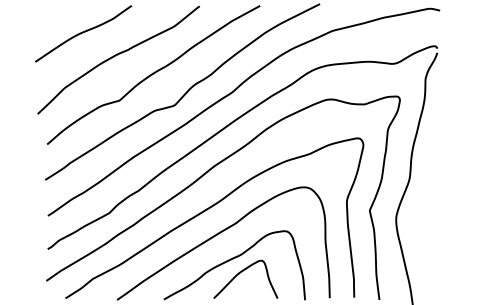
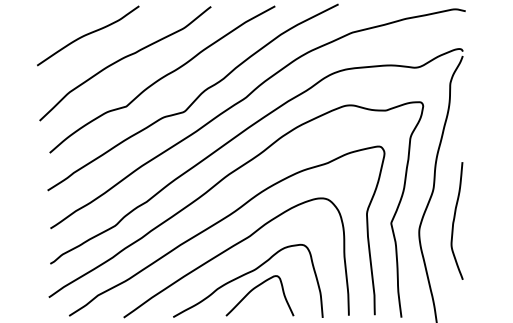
curve: (429, 208) -> (454, 220), added

